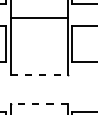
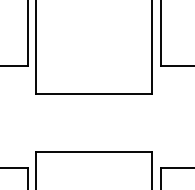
line: (39, 75) -> (94, 94), dashed -> solid
line: (39, 103) -> (94, 151), dashed -> solid

